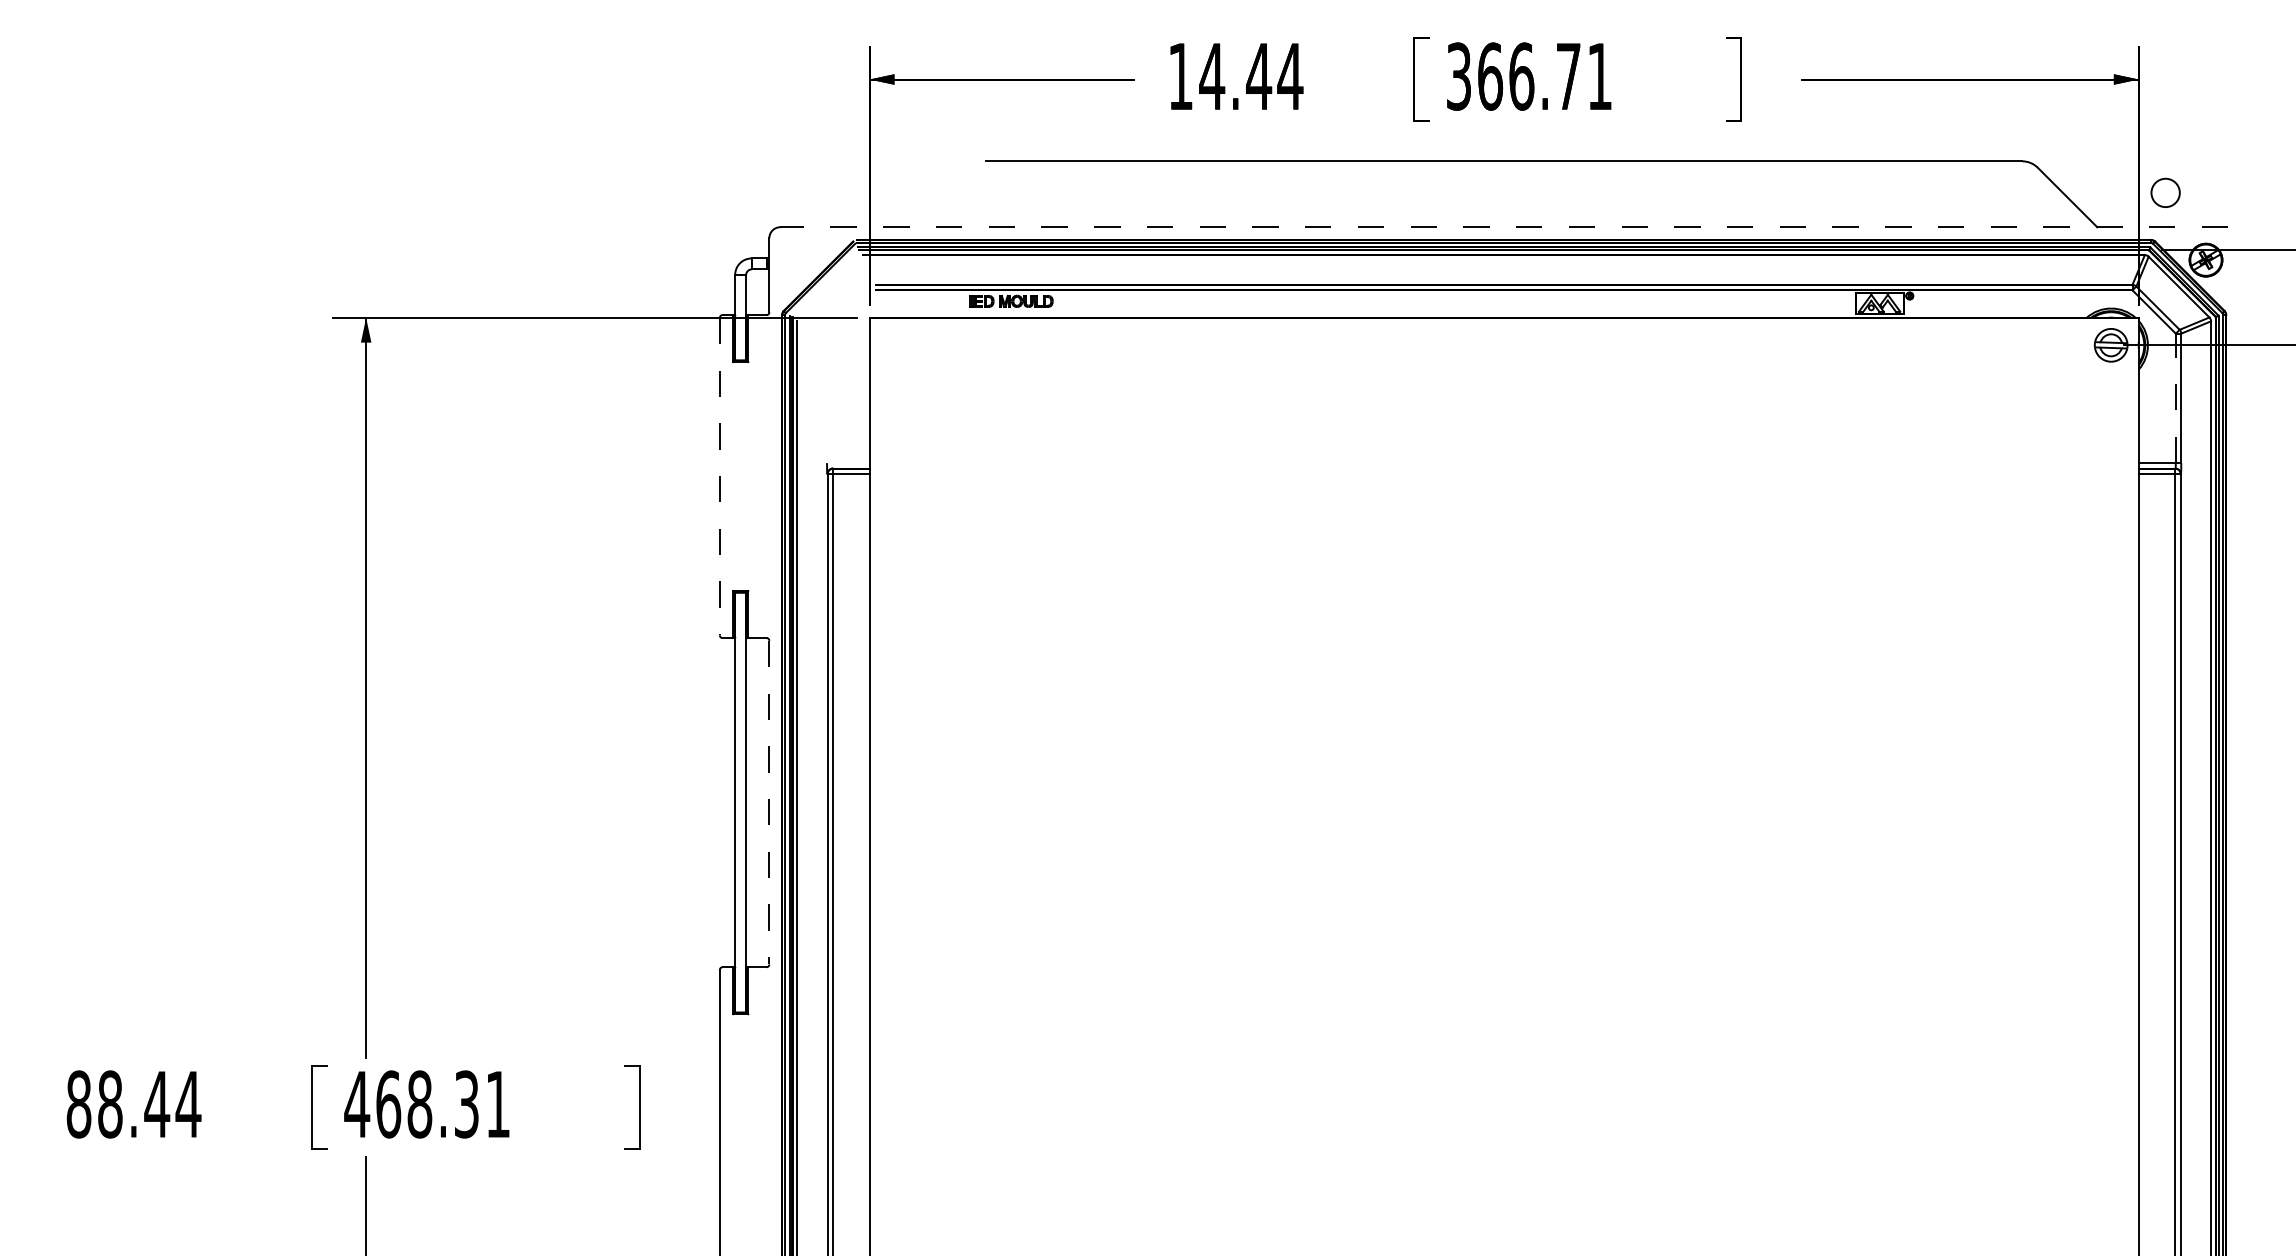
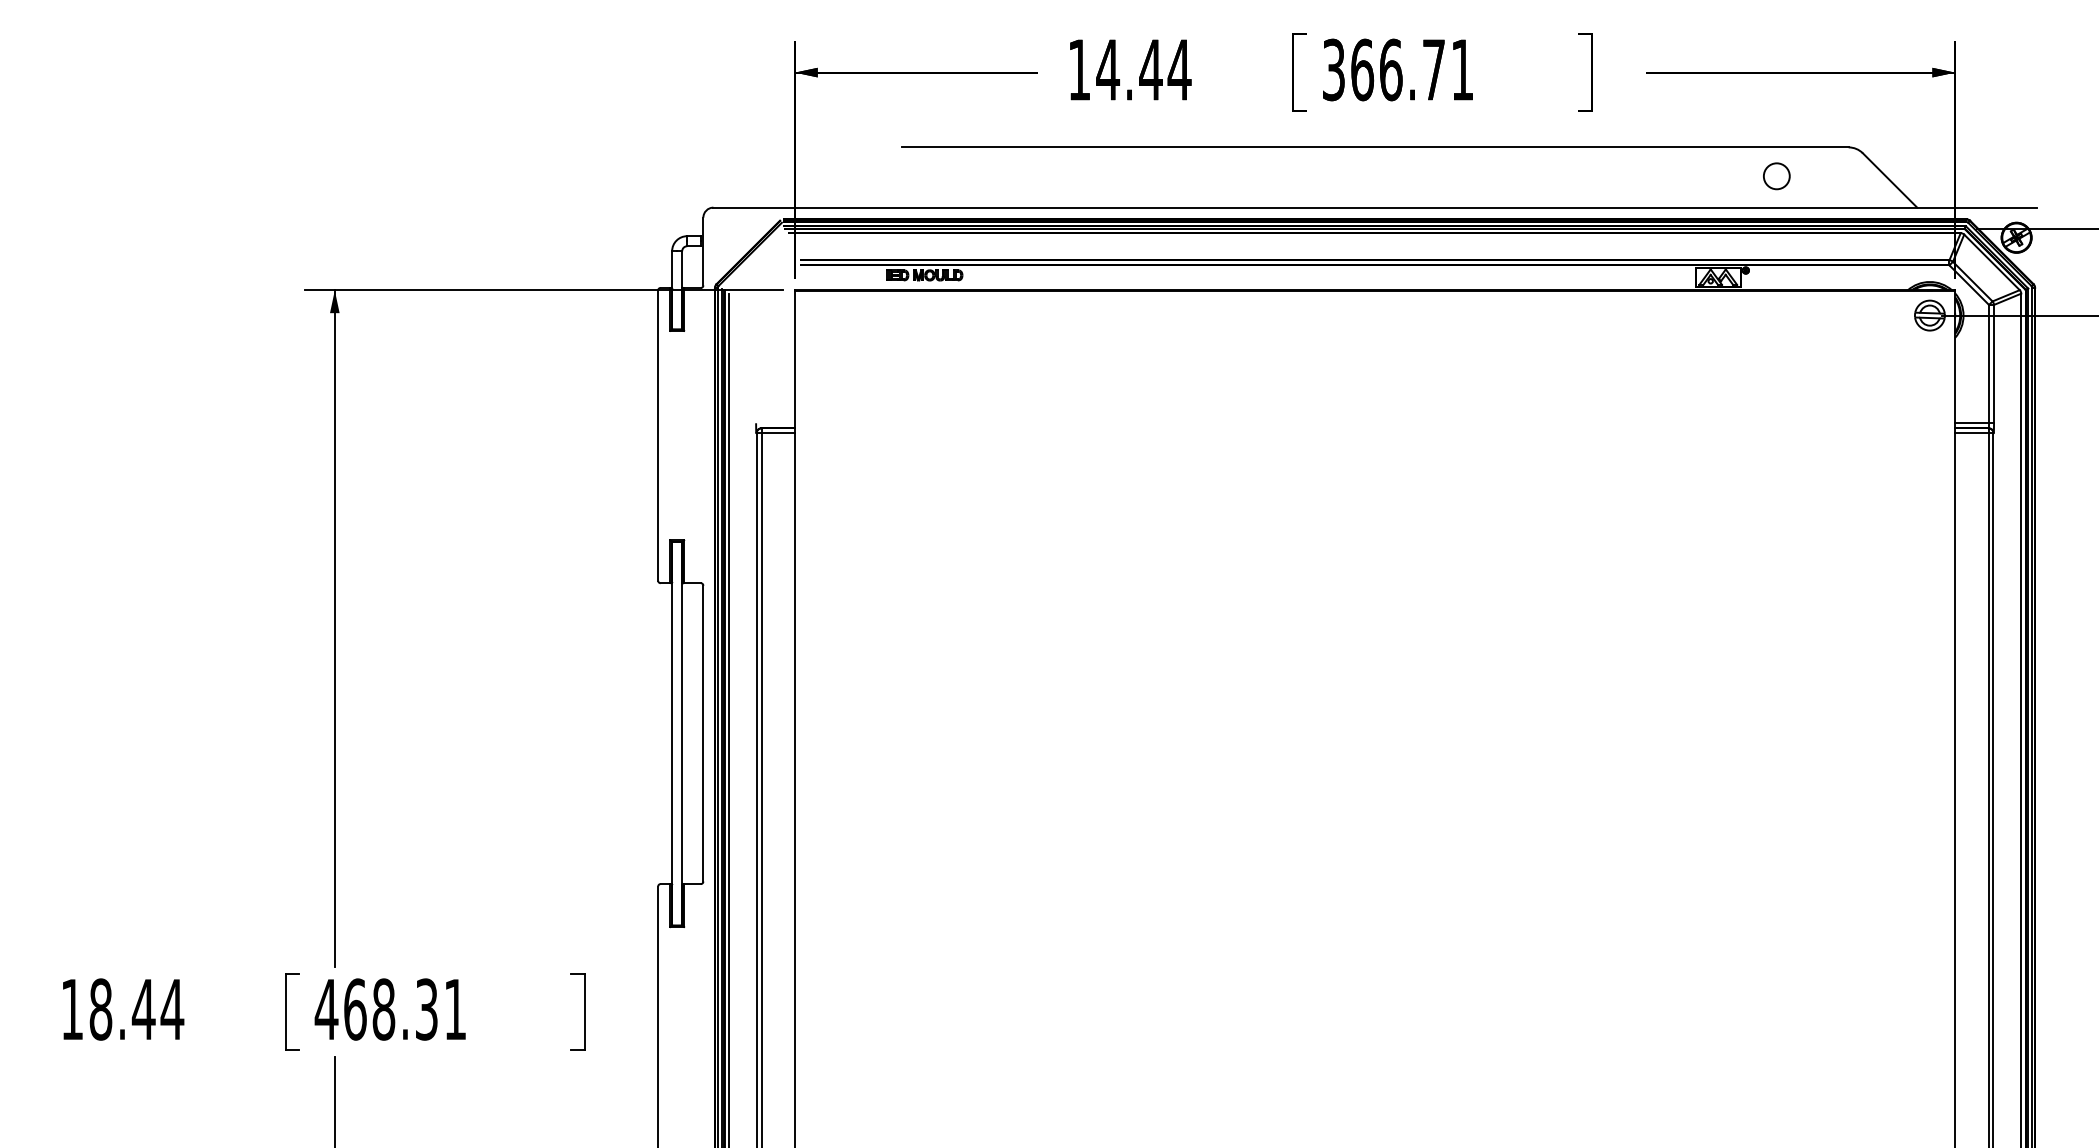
circle: (2165, 192) -> (1776, 175), moved
line: (1504, 227) -> (1375, 207), dashed -> solid
line: (2175, 398) -> (1988, 364), dashed -> solid
line: (719, 476) -> (657, 435), dashed -> solid
line: (769, 802) -> (703, 733), dashed -> solid
text: (78, 1104) -> (71, 1009), 88.44 -> 18.44

